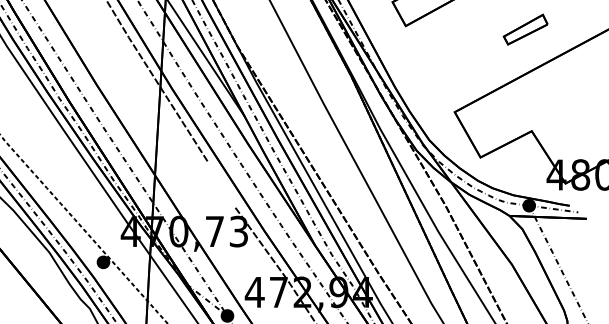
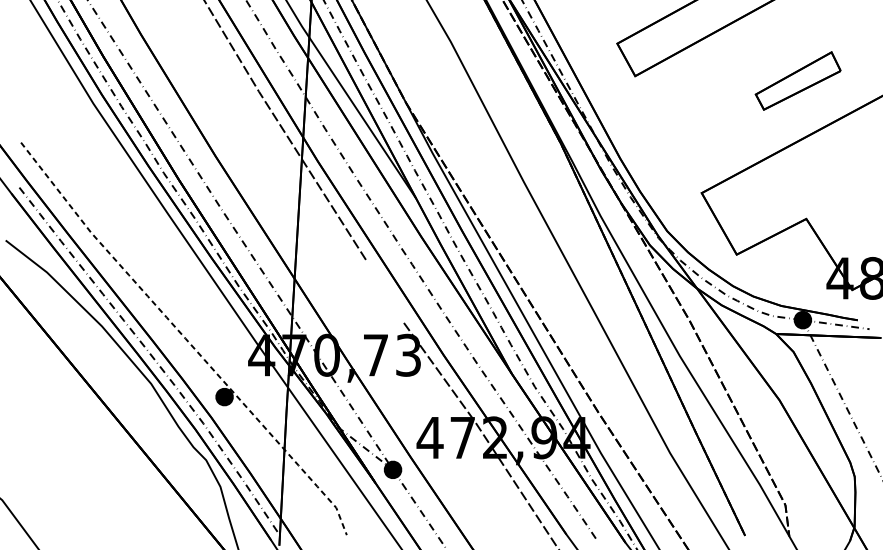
part: (525, 29) -> (797, 80), size x1.43

